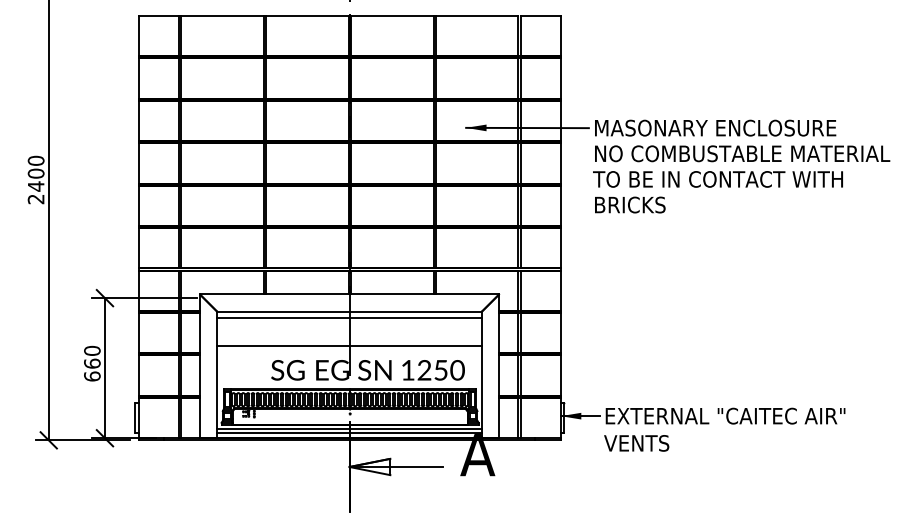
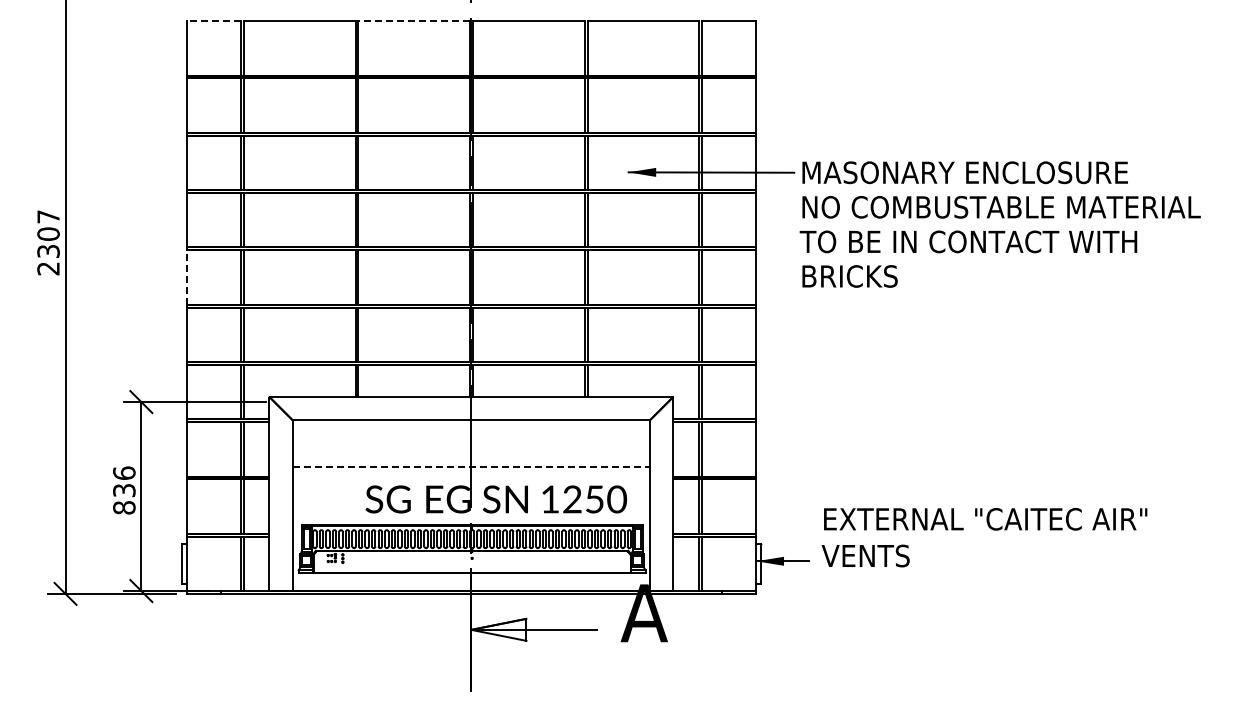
line: (158, 16) -> (213, 21), solid -> dashed
line: (307, 16) -> (414, 21), solid -> dashed
text: (36, 173) -> (48, 234), 2400 -> 2307
line: (138, 205) -> (186, 277), solid -> dashed
line: (348, 317) -> (470, 428), removed
line: (349, 345) -> (471, 466), solid -> dashed
text: (92, 363) -> (124, 490), 660 -> 836
line: (348, 428) -> (470, 578), removed
text: (724, 429) -> (984, 537), moved
line: (348, 433) -> (470, 584), removed

